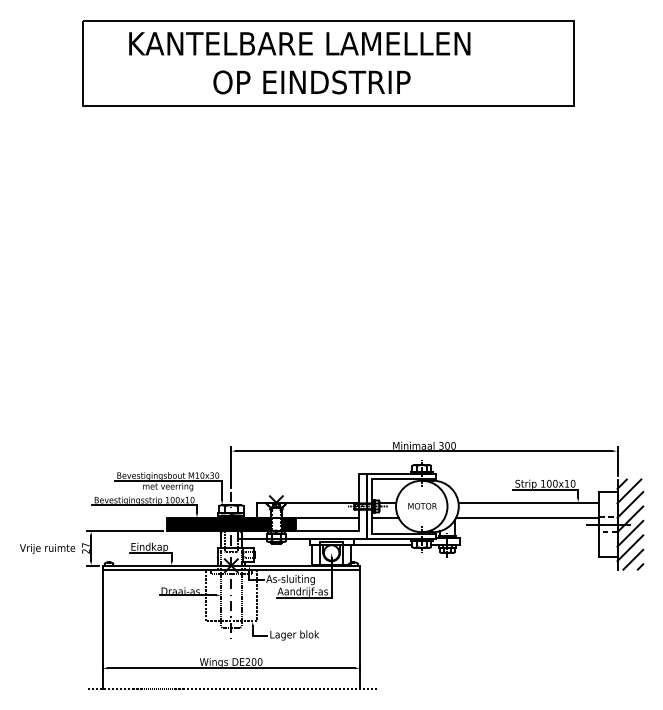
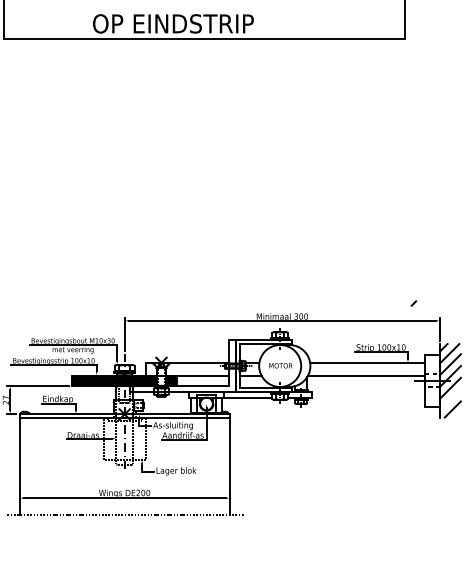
text: (311, 82) -> (173, 23), moved
line: (630, 548) -> (450, 400), removed
line: (640, 566) -> (413, 303), moved

